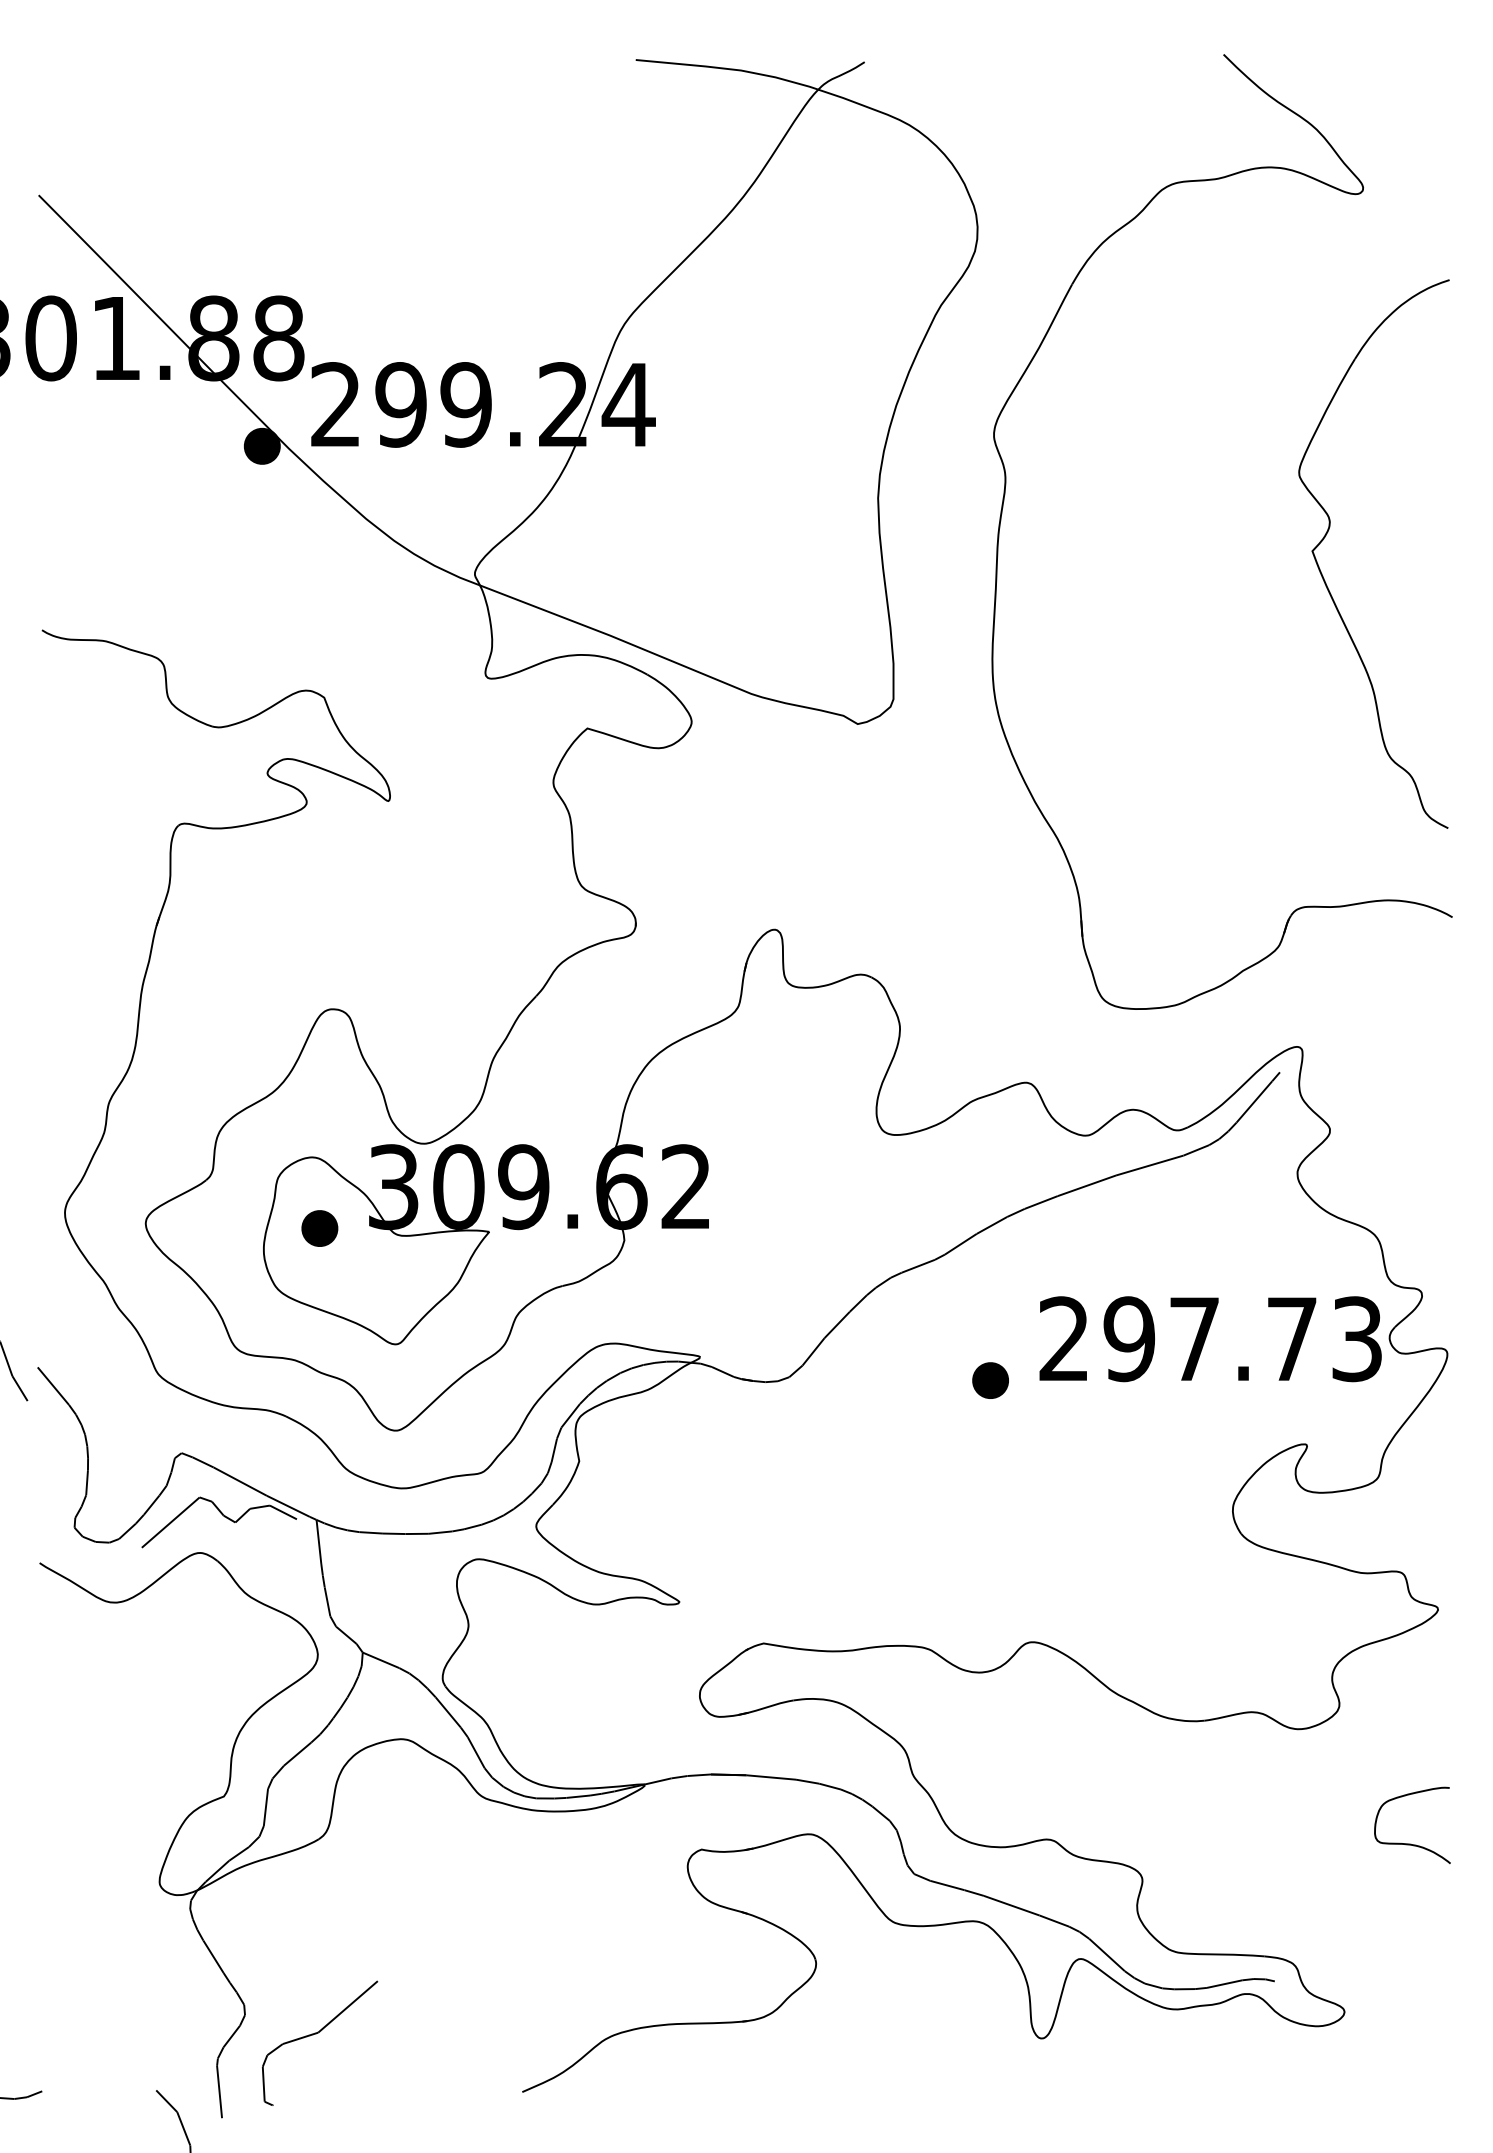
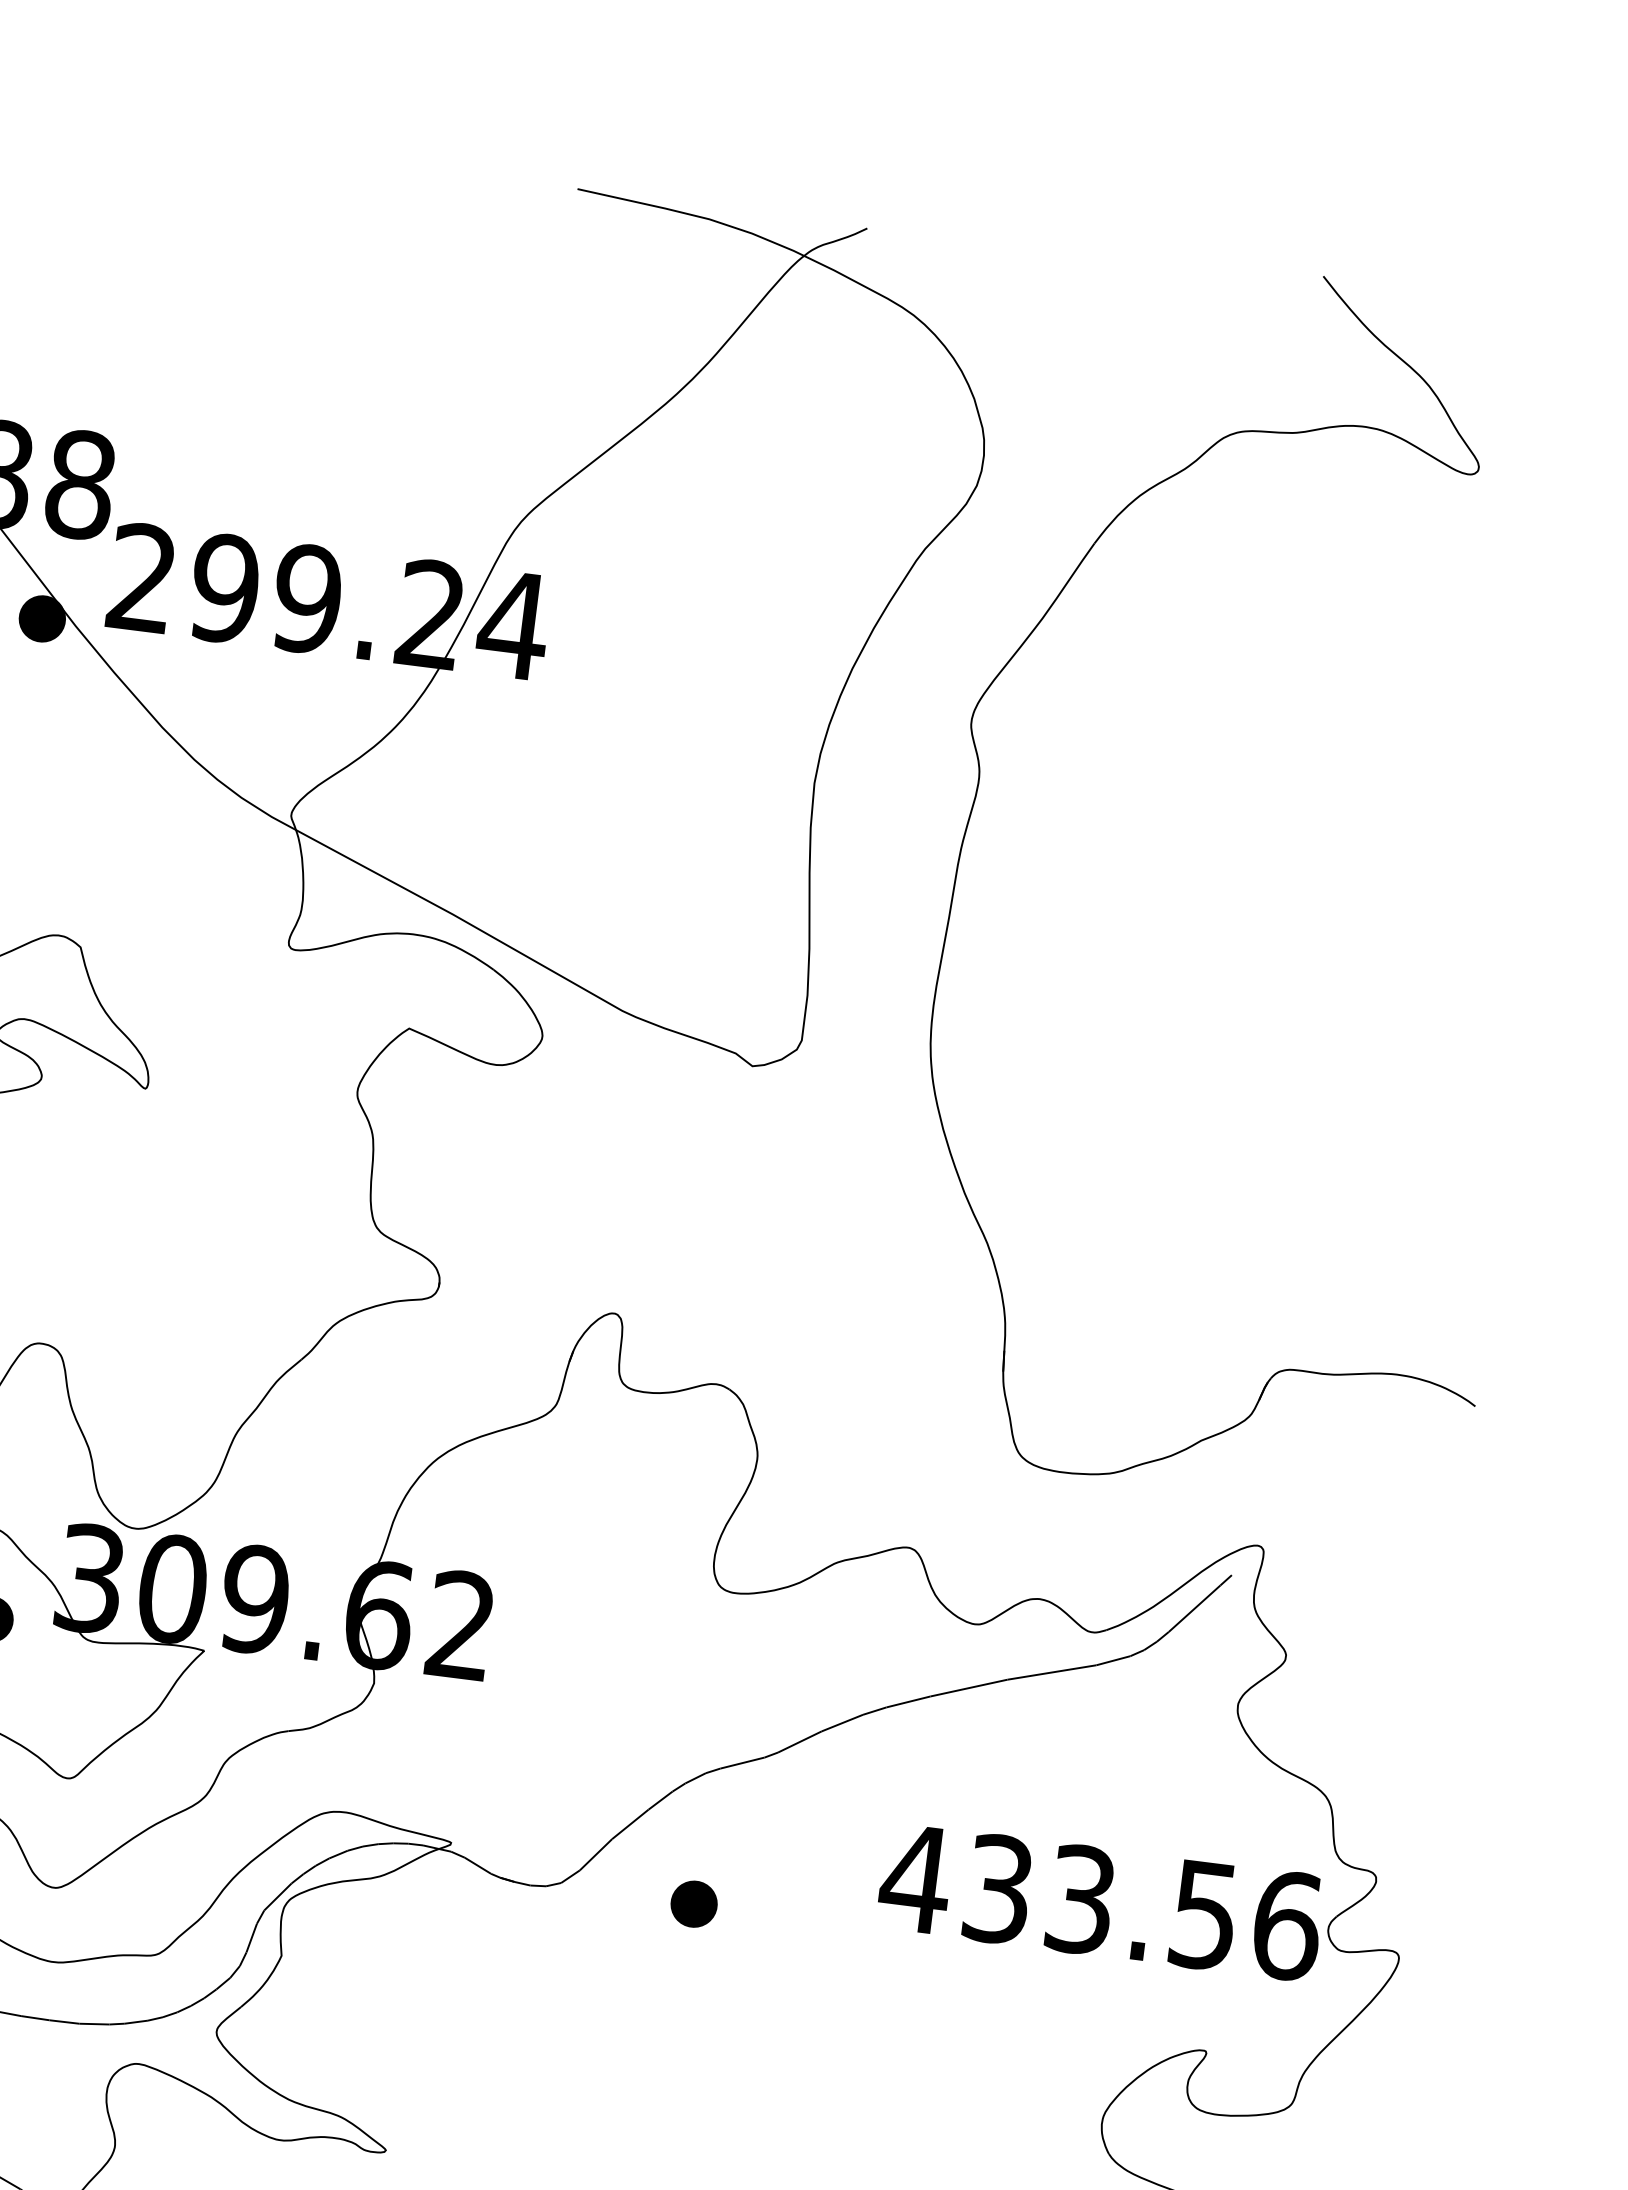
part: (1328, 532) -> (1379, 898), removed
text: (1210, 1339) -> (1101, 1902), 297.73 -> 433.56
part: (990, 1380) -> (694, 1904), moved

